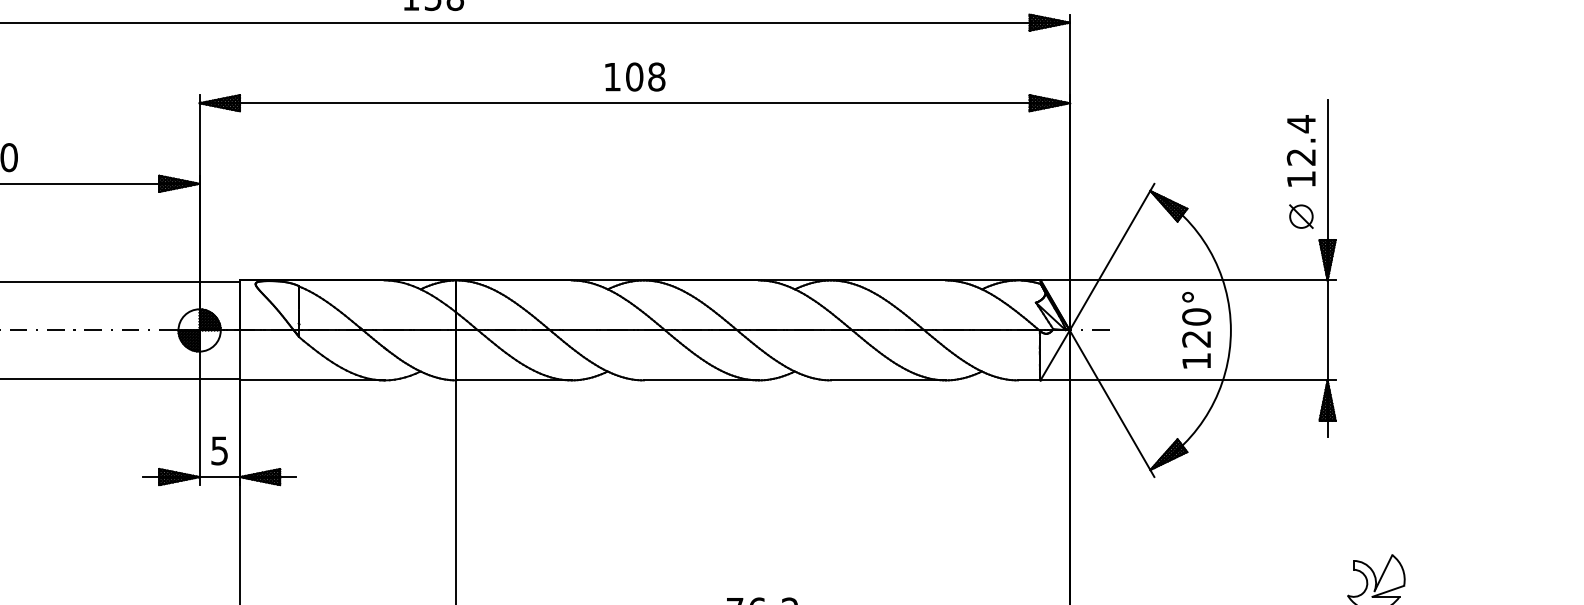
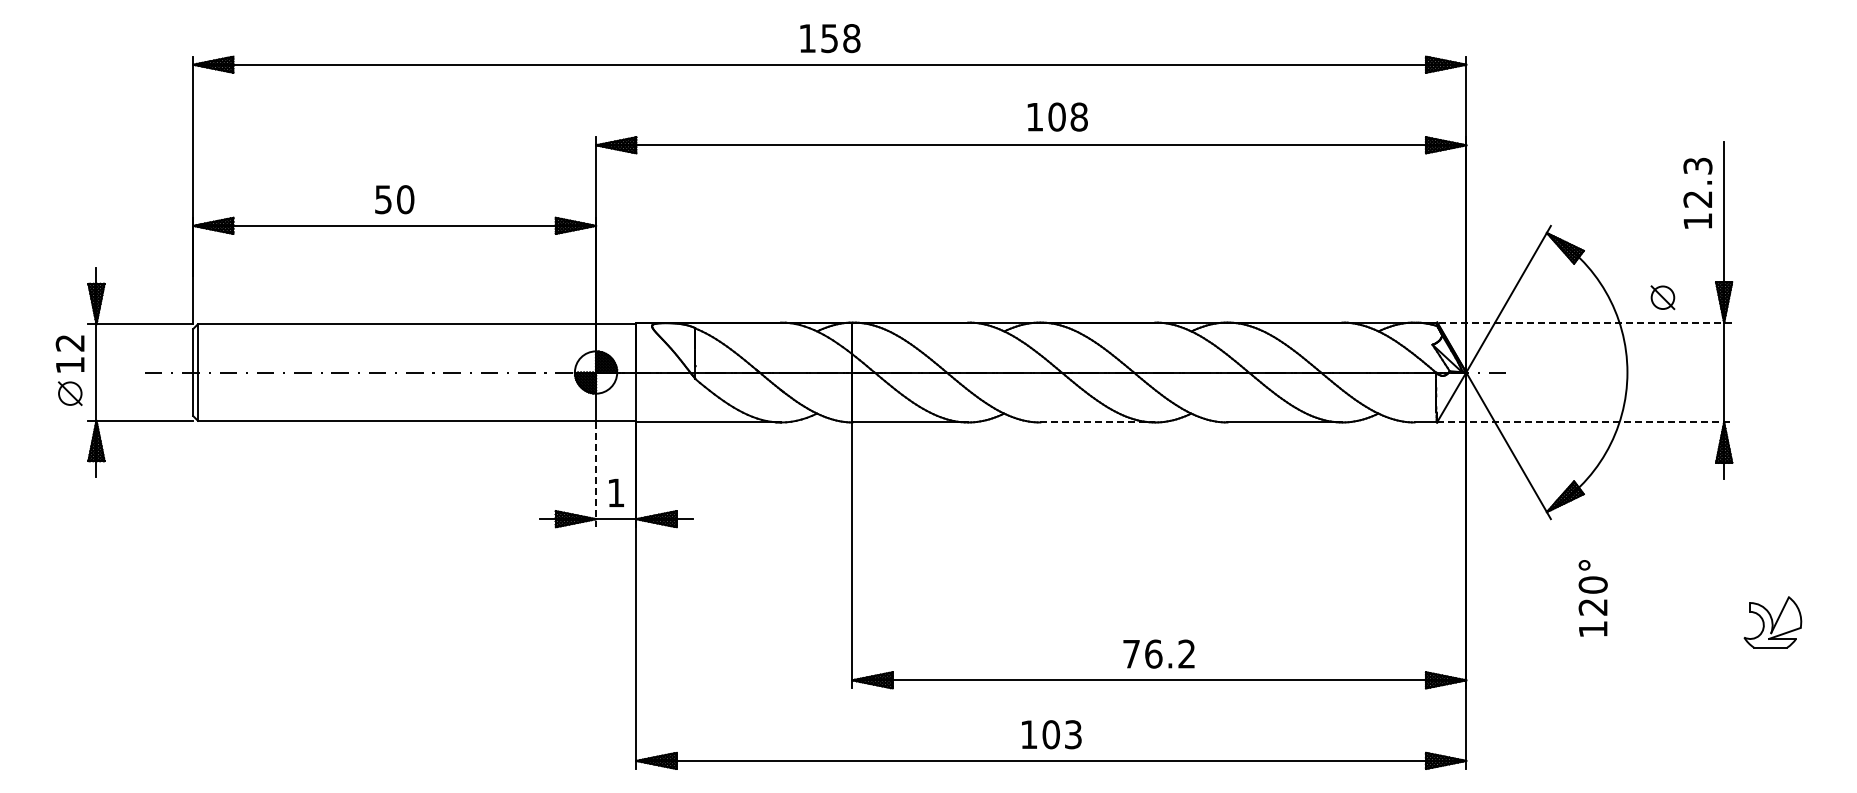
text: (635, 76) -> (1057, 116), moved
text: (1300, 124) -> (1697, 166), 12.4 -> 12.3
part: (1300, 216) -> (1662, 297), moved
line: (1187, 280) -> (1584, 322), solid -> dashed
text: (1195, 330) -> (1592, 598), moved
line: (702, 380) -> (1098, 422), solid -> dashed
line: (1188, 380) -> (1585, 422), solid -> dashed
line: (200, 433) -> (596, 475), solid -> dashed
text: (219, 450) -> (615, 492), 5 -> 1

